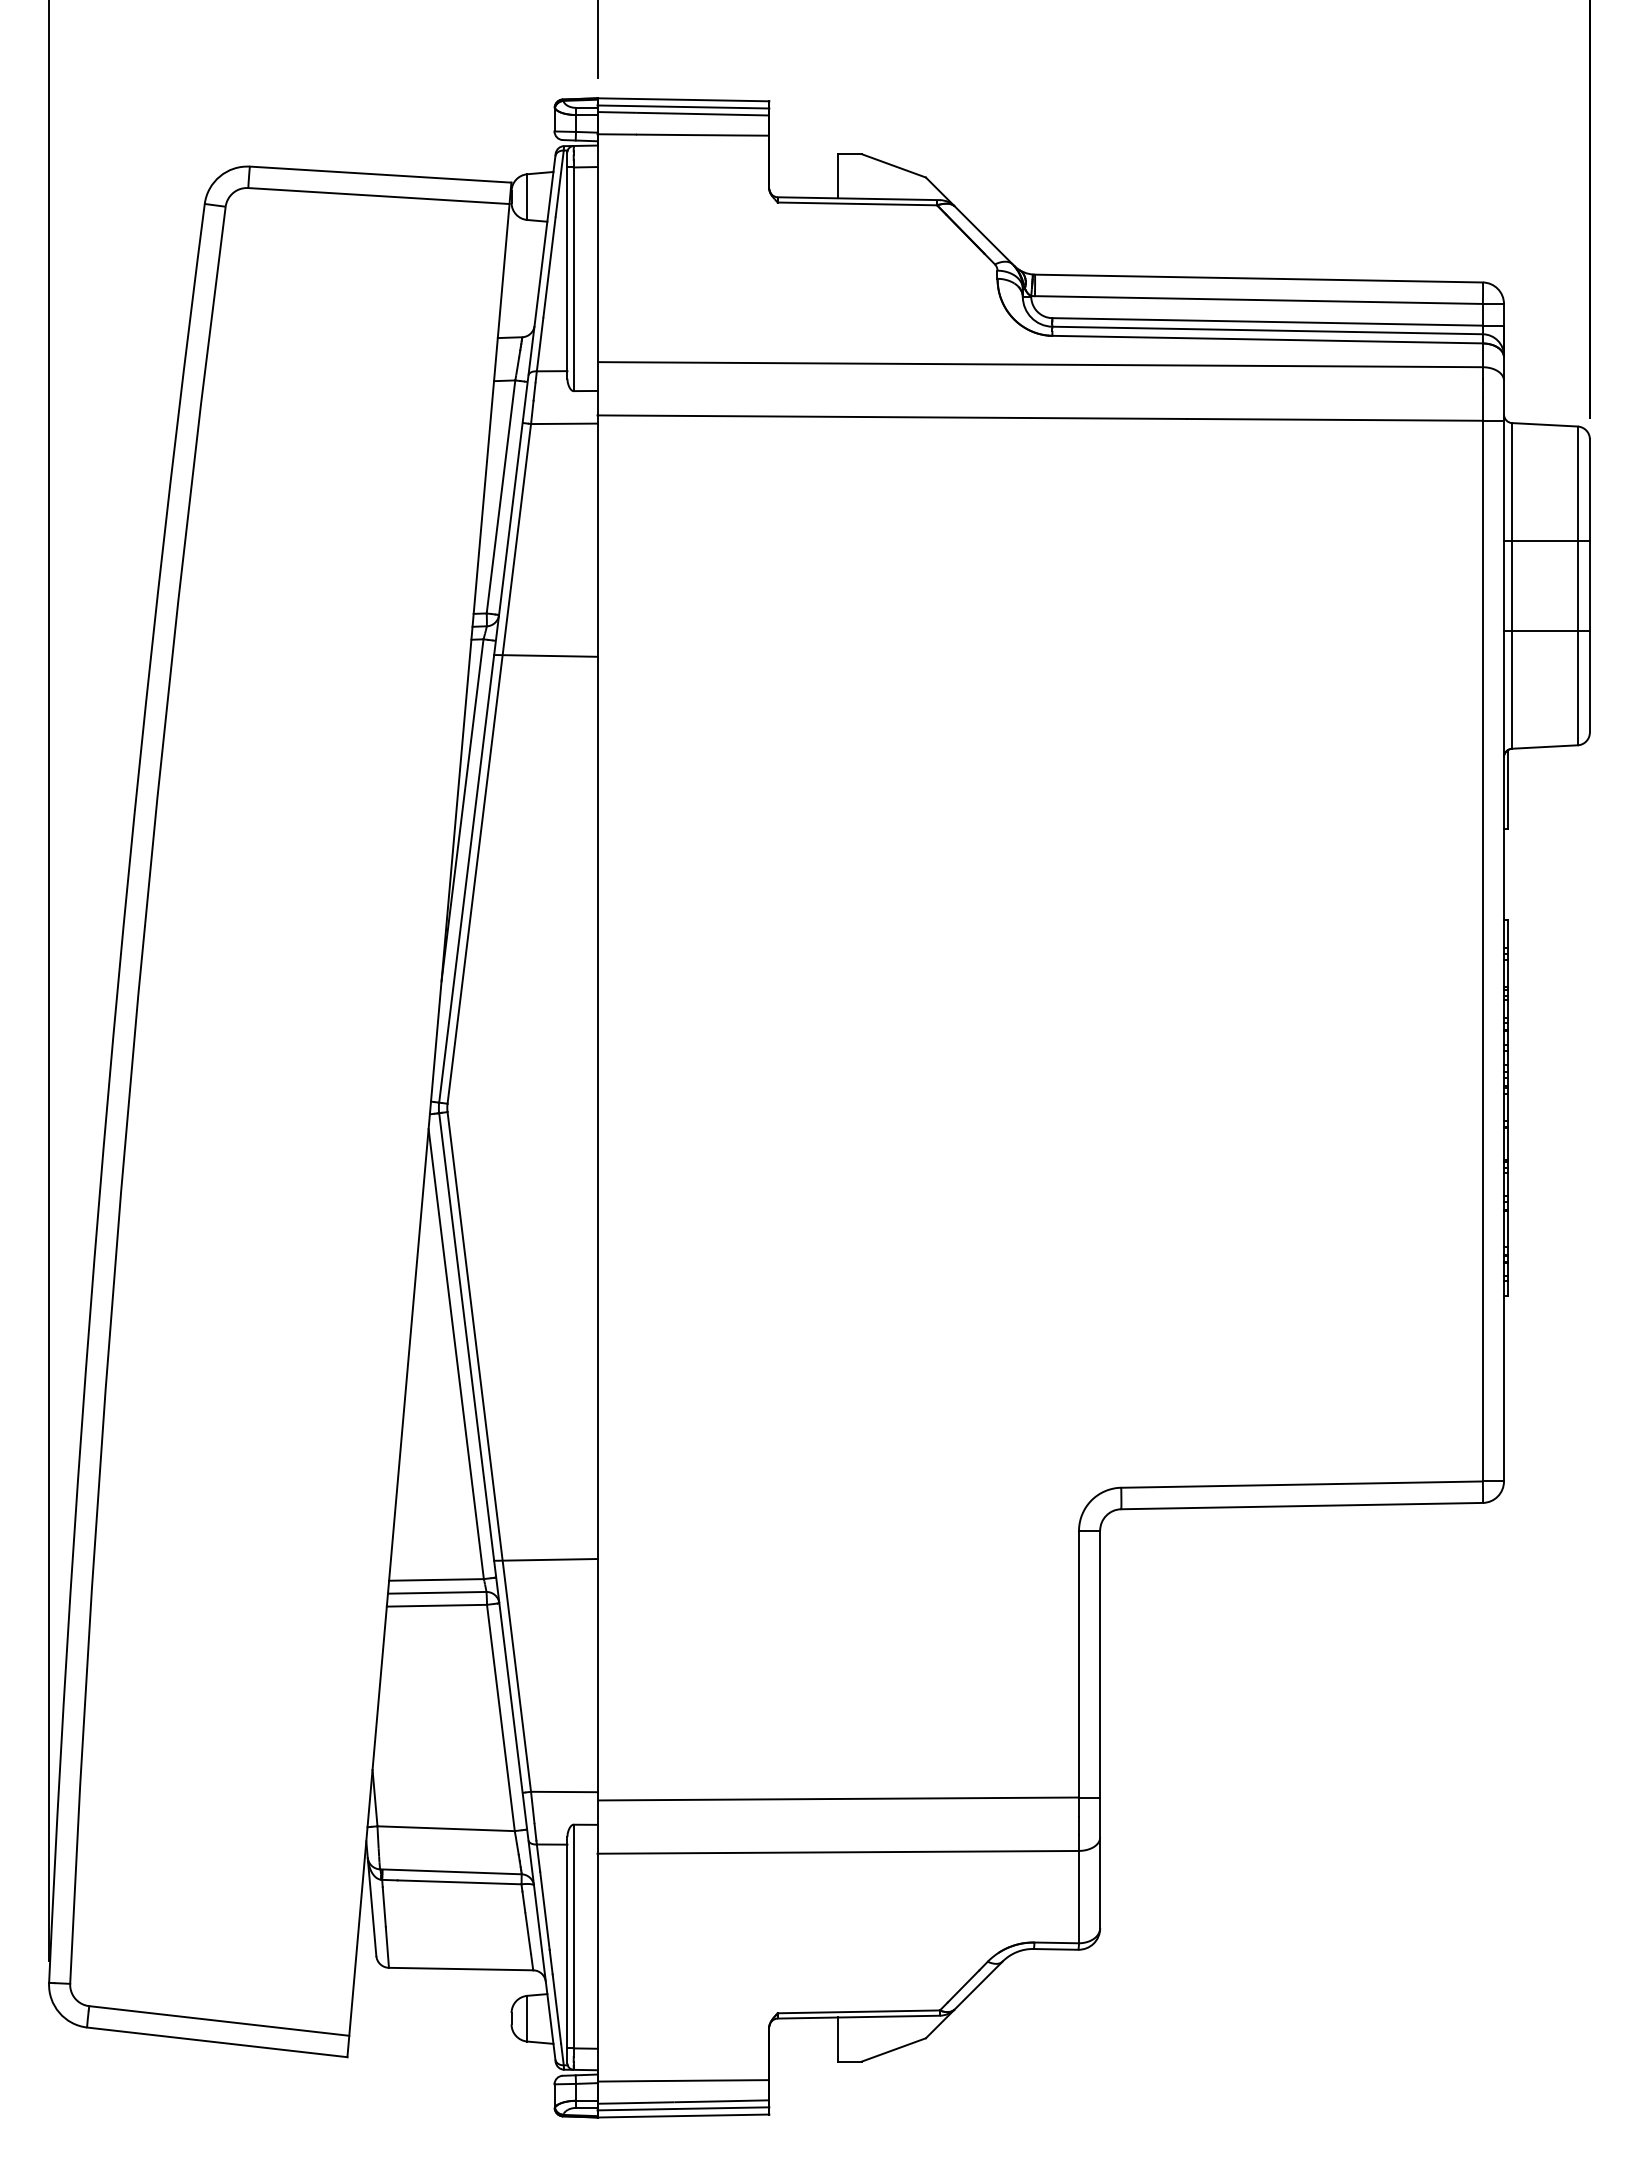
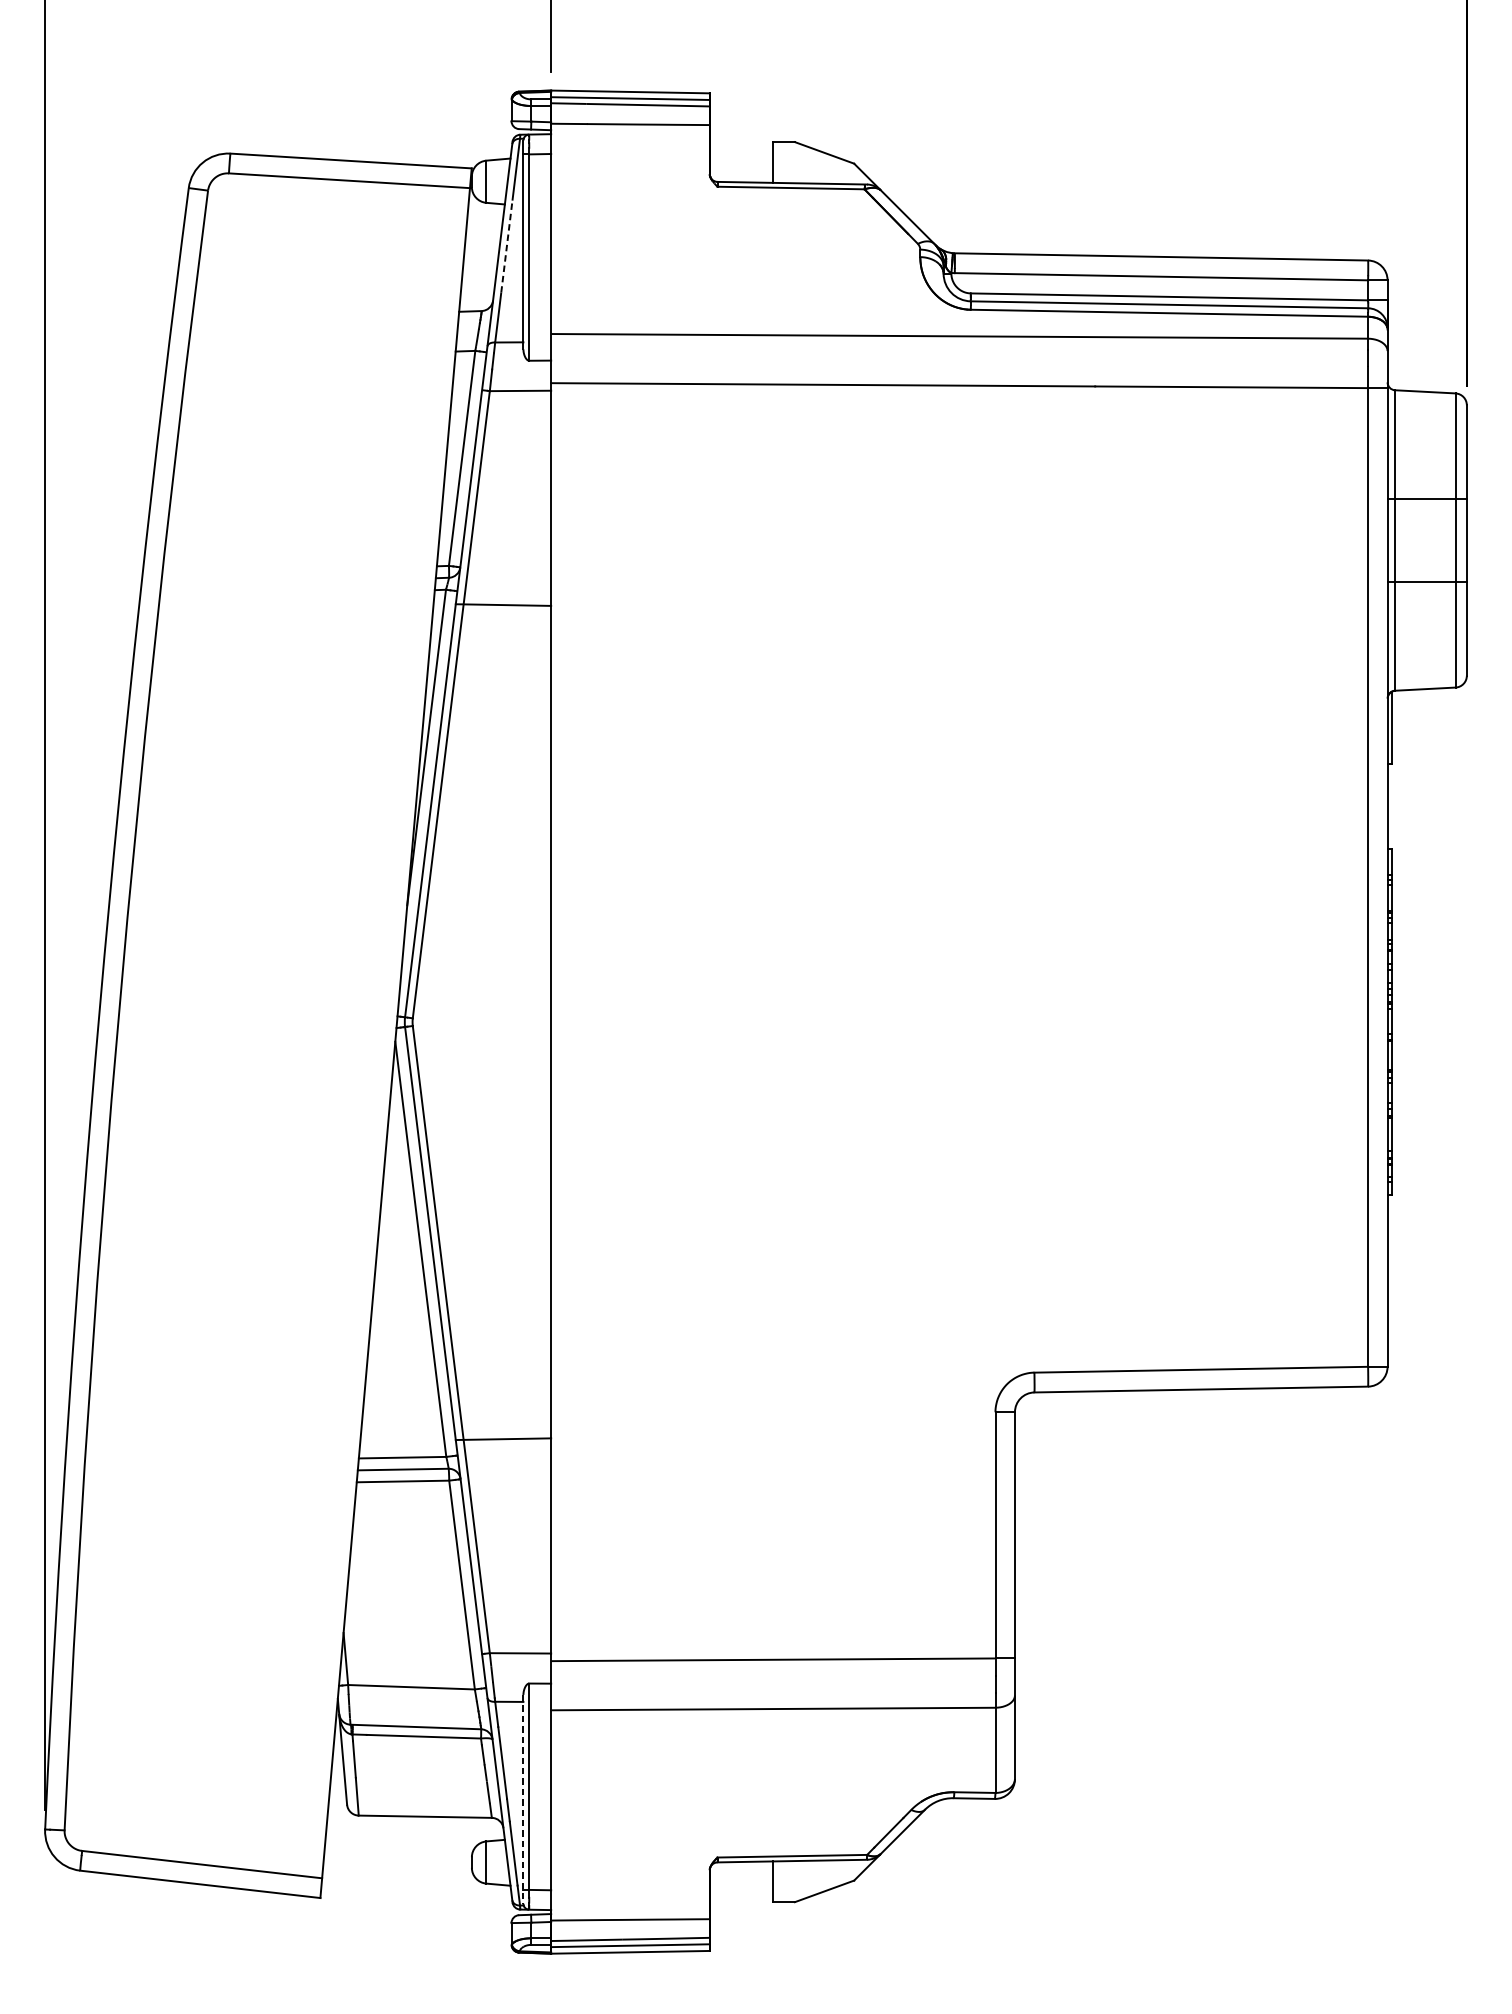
line: (549, 266) -> (506, 245), solid -> dashed
line: (567, 1950) -> (523, 1799), solid -> dashed

